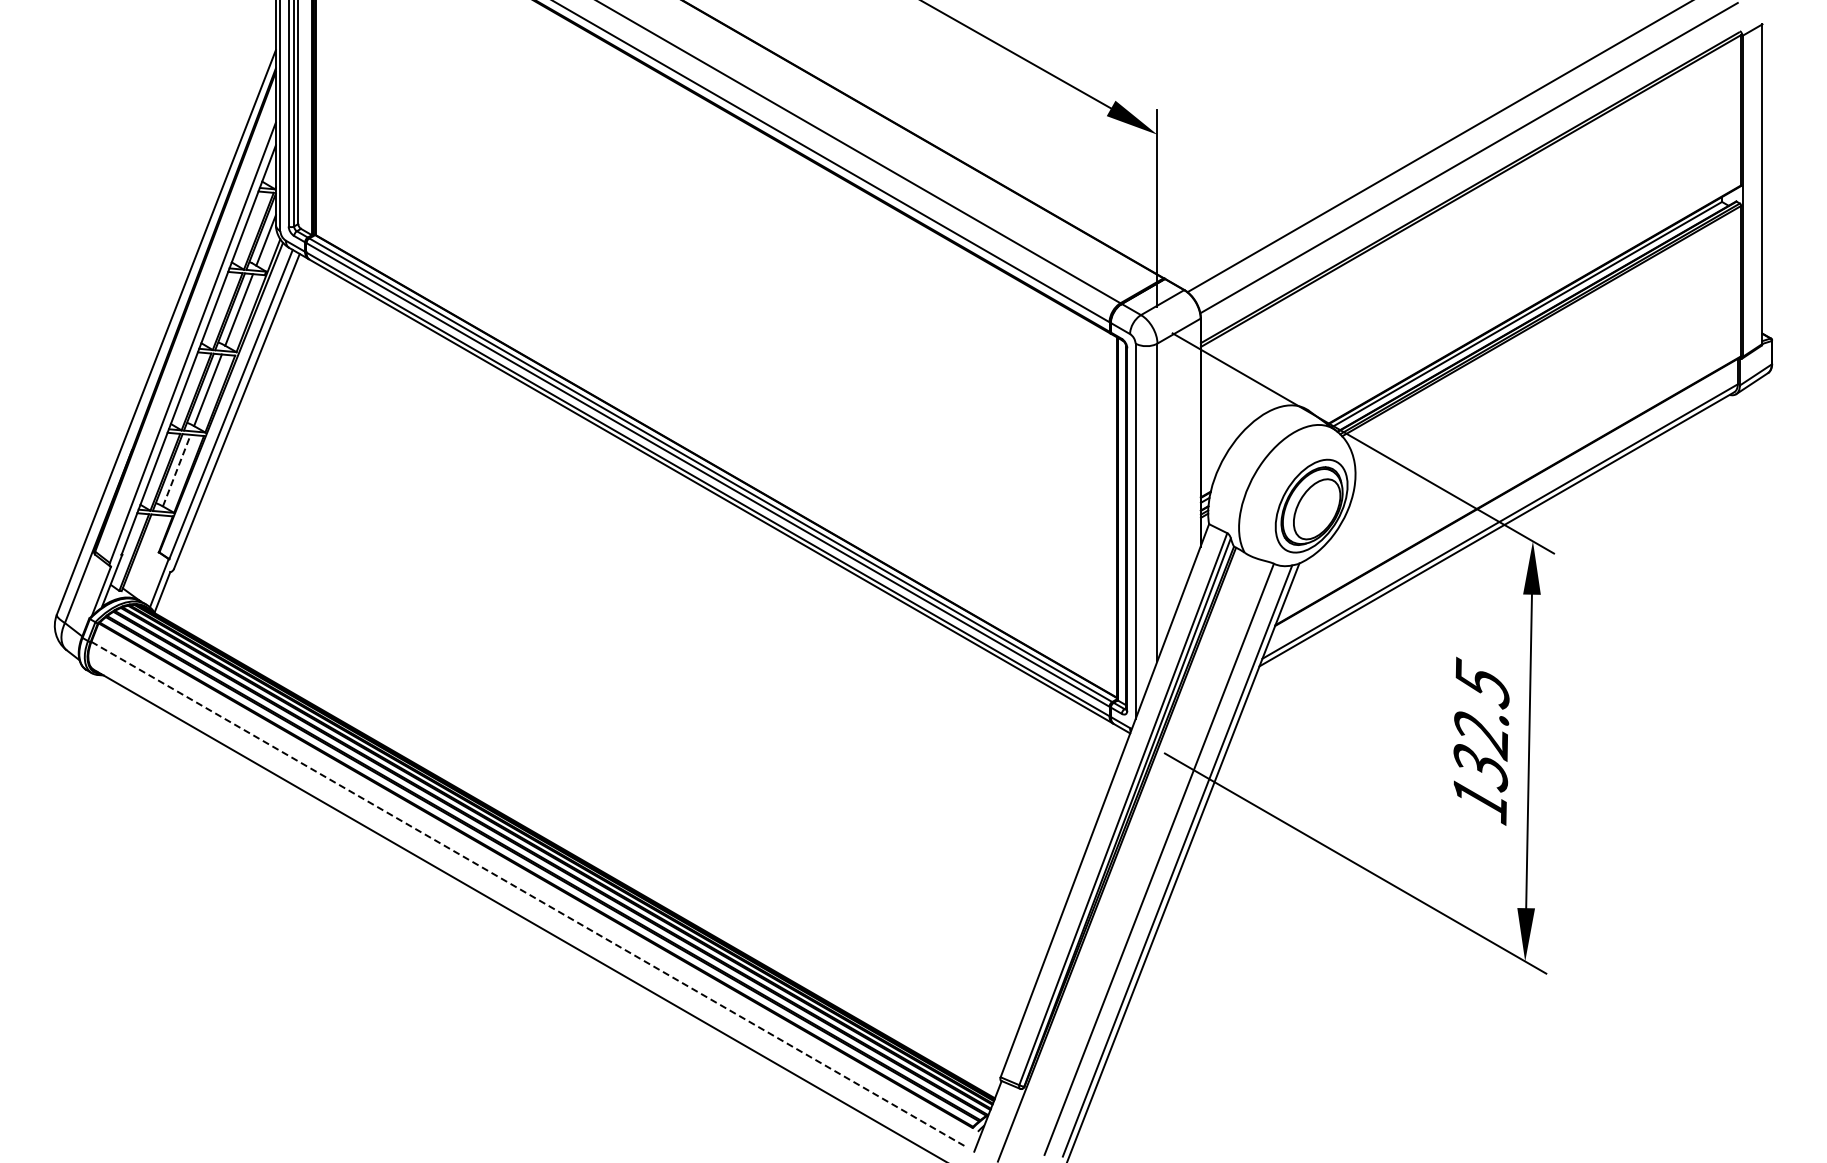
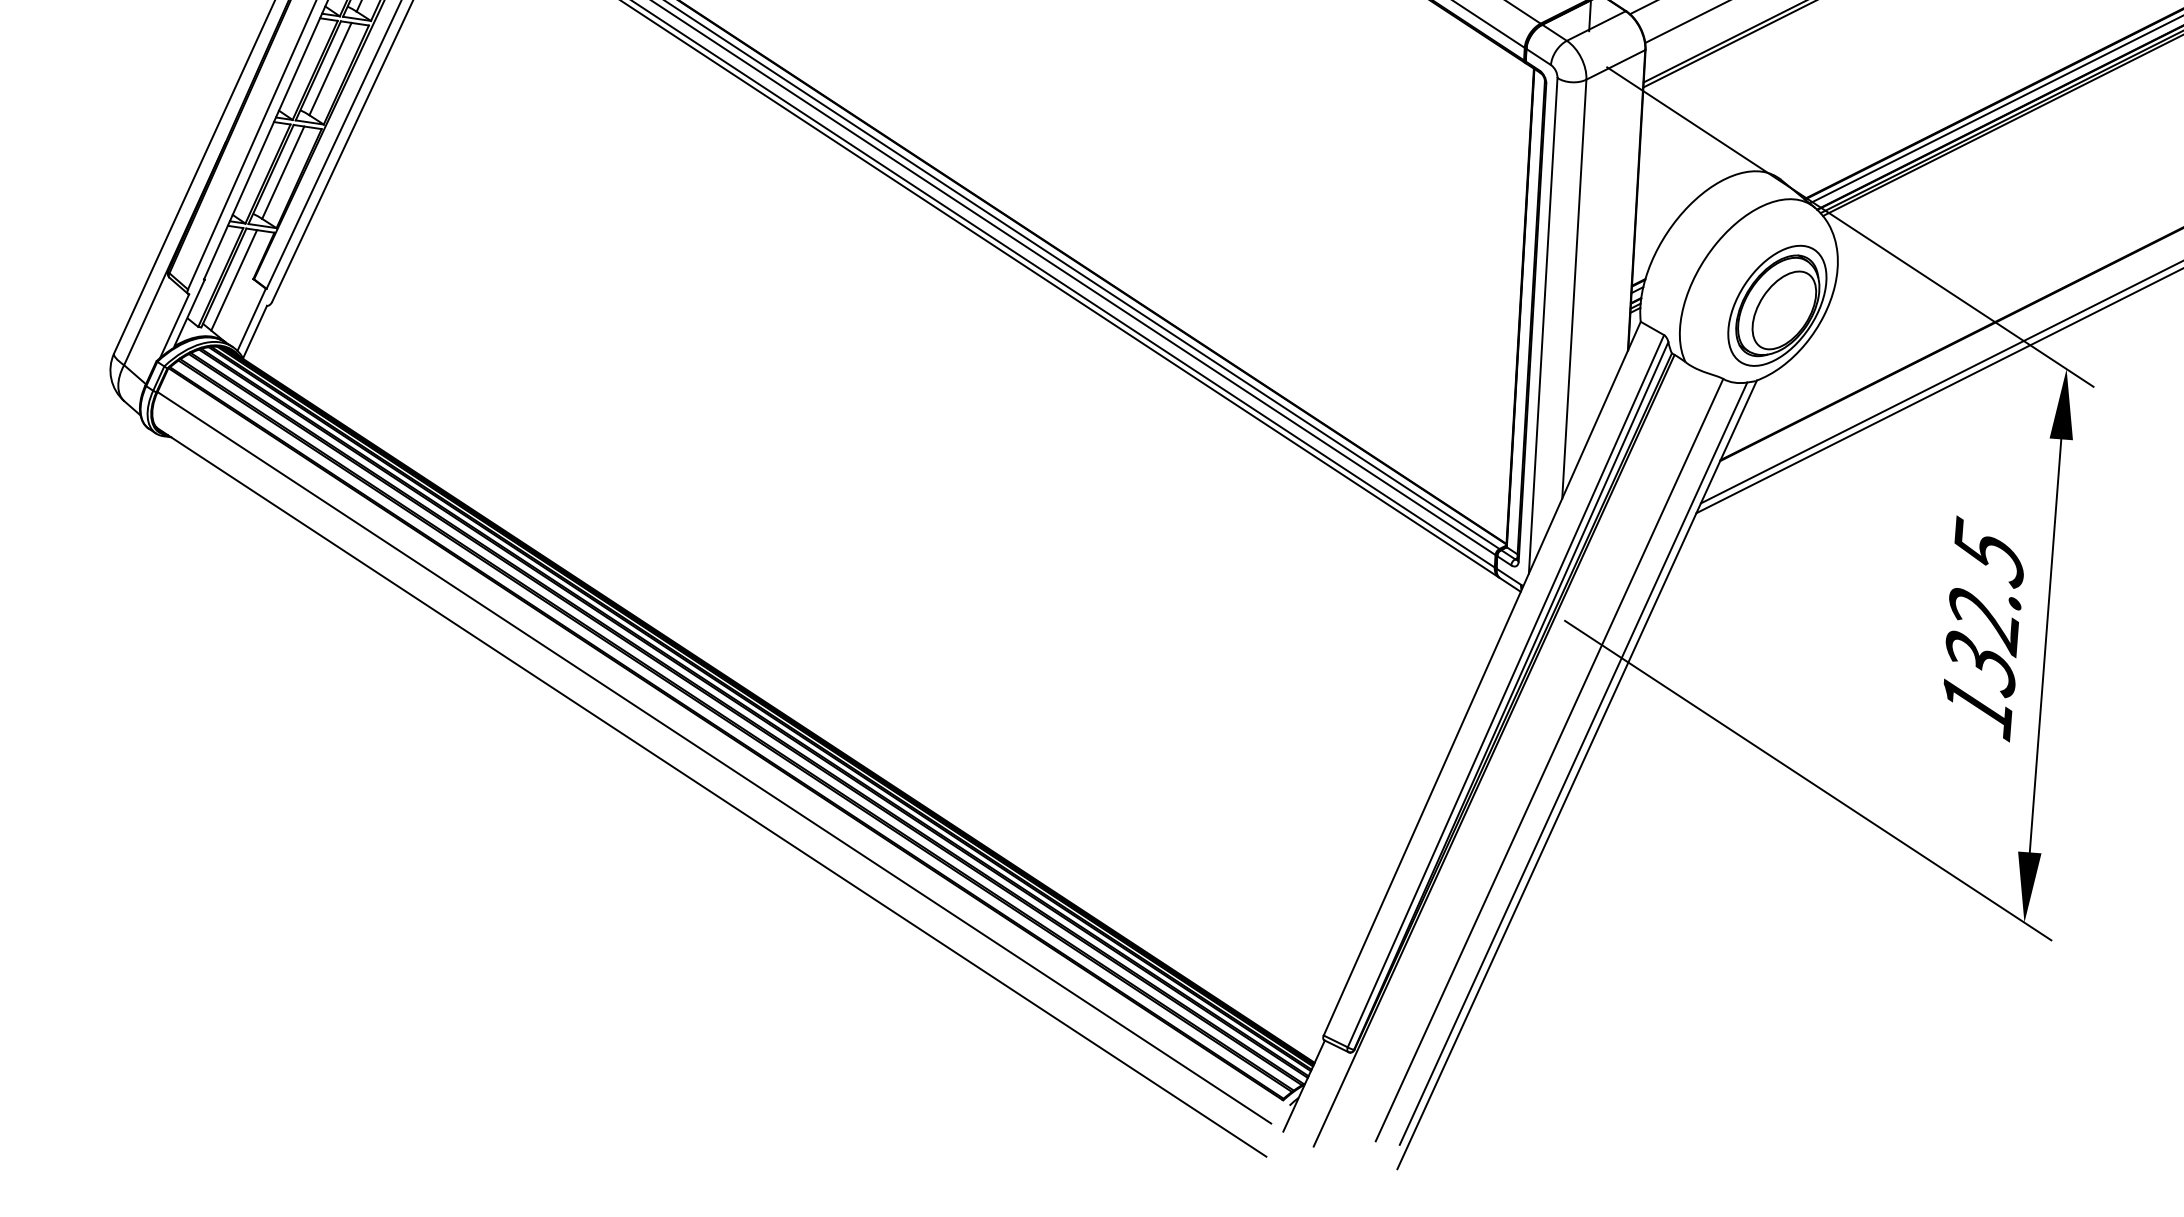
line: (177, 470) -> (284, 172), dashed -> solid
line: (144, 554) -> (234, 280), added
line: (528, 894) -> (714, 758), dashed -> solid

